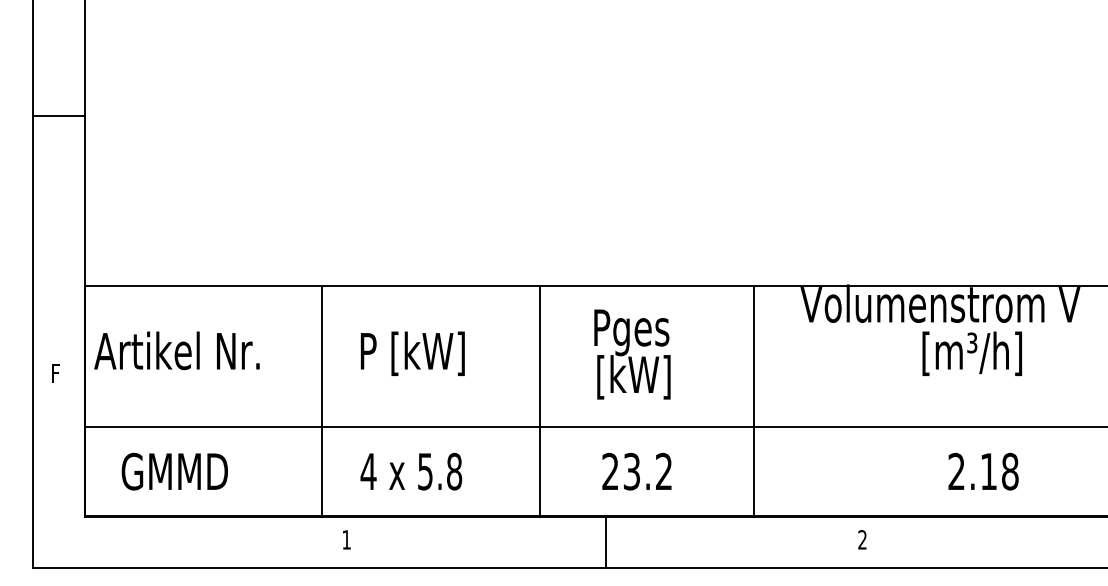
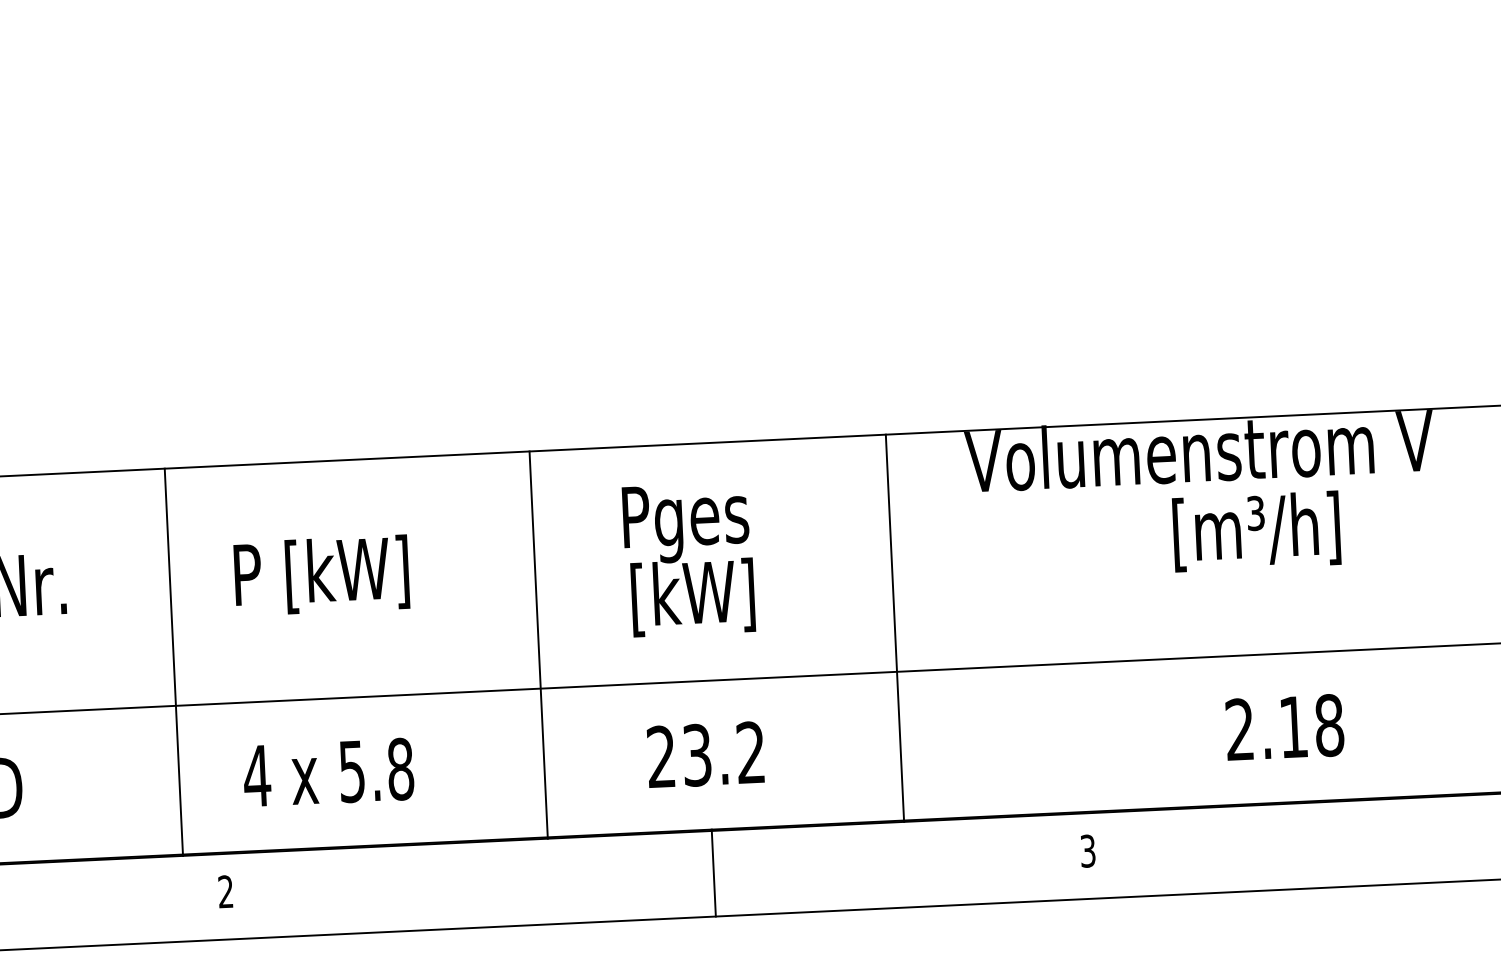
text: (346, 539) -> (225, 891), 1 -> 2
text: (862, 539) -> (1087, 850), 2 -> 3
line: (605, 542) -> (713, 873), moved

